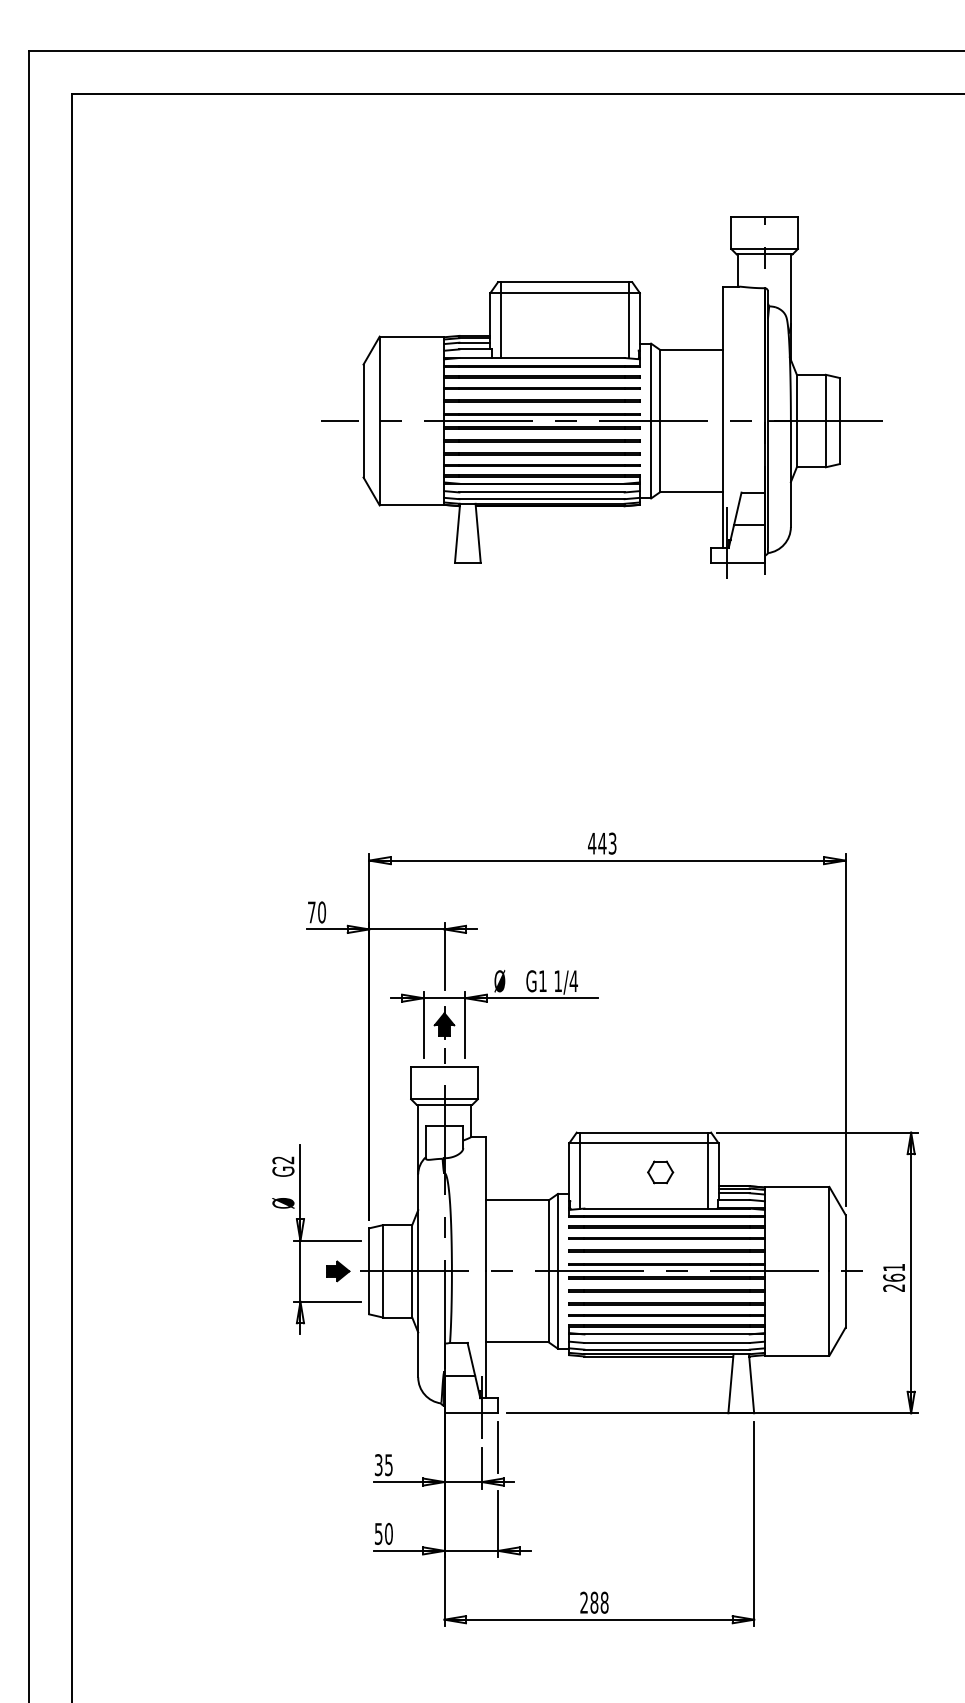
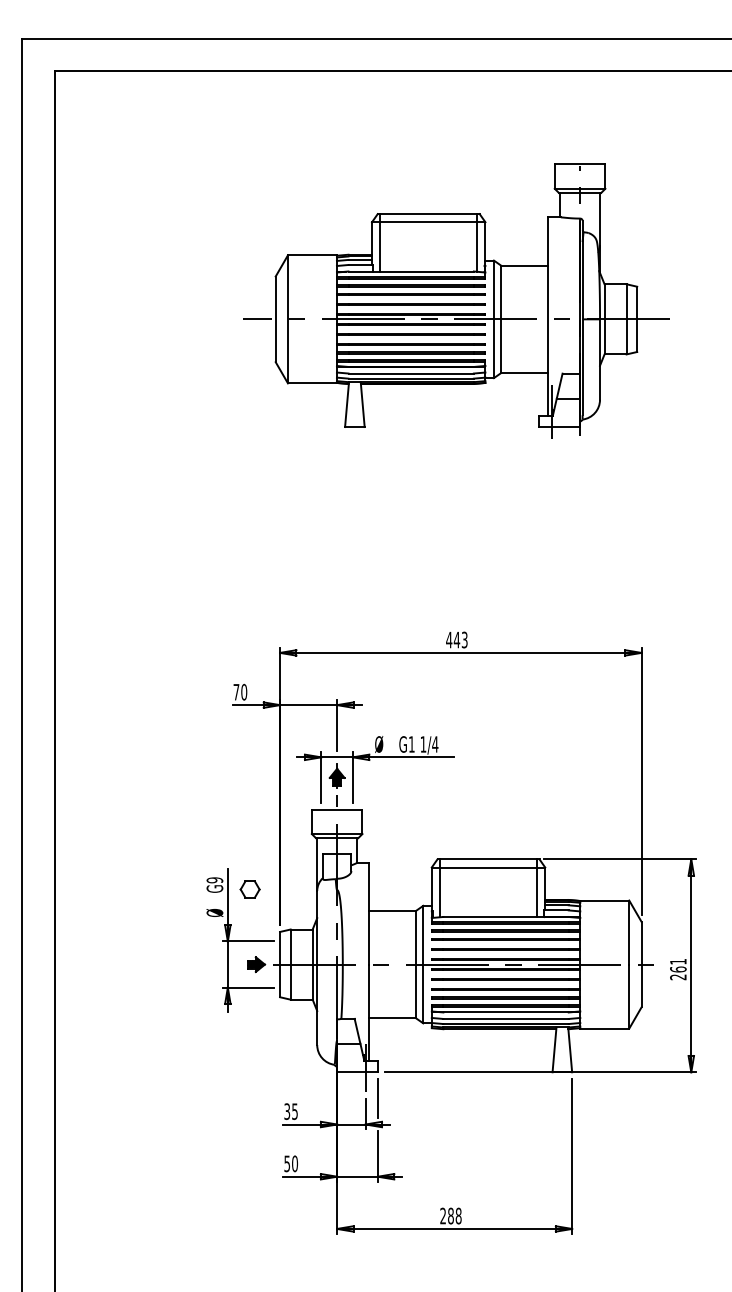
text: (282, 1160) -> (214, 880), G2 -> G9
part: (659, 1172) -> (249, 889), moved

